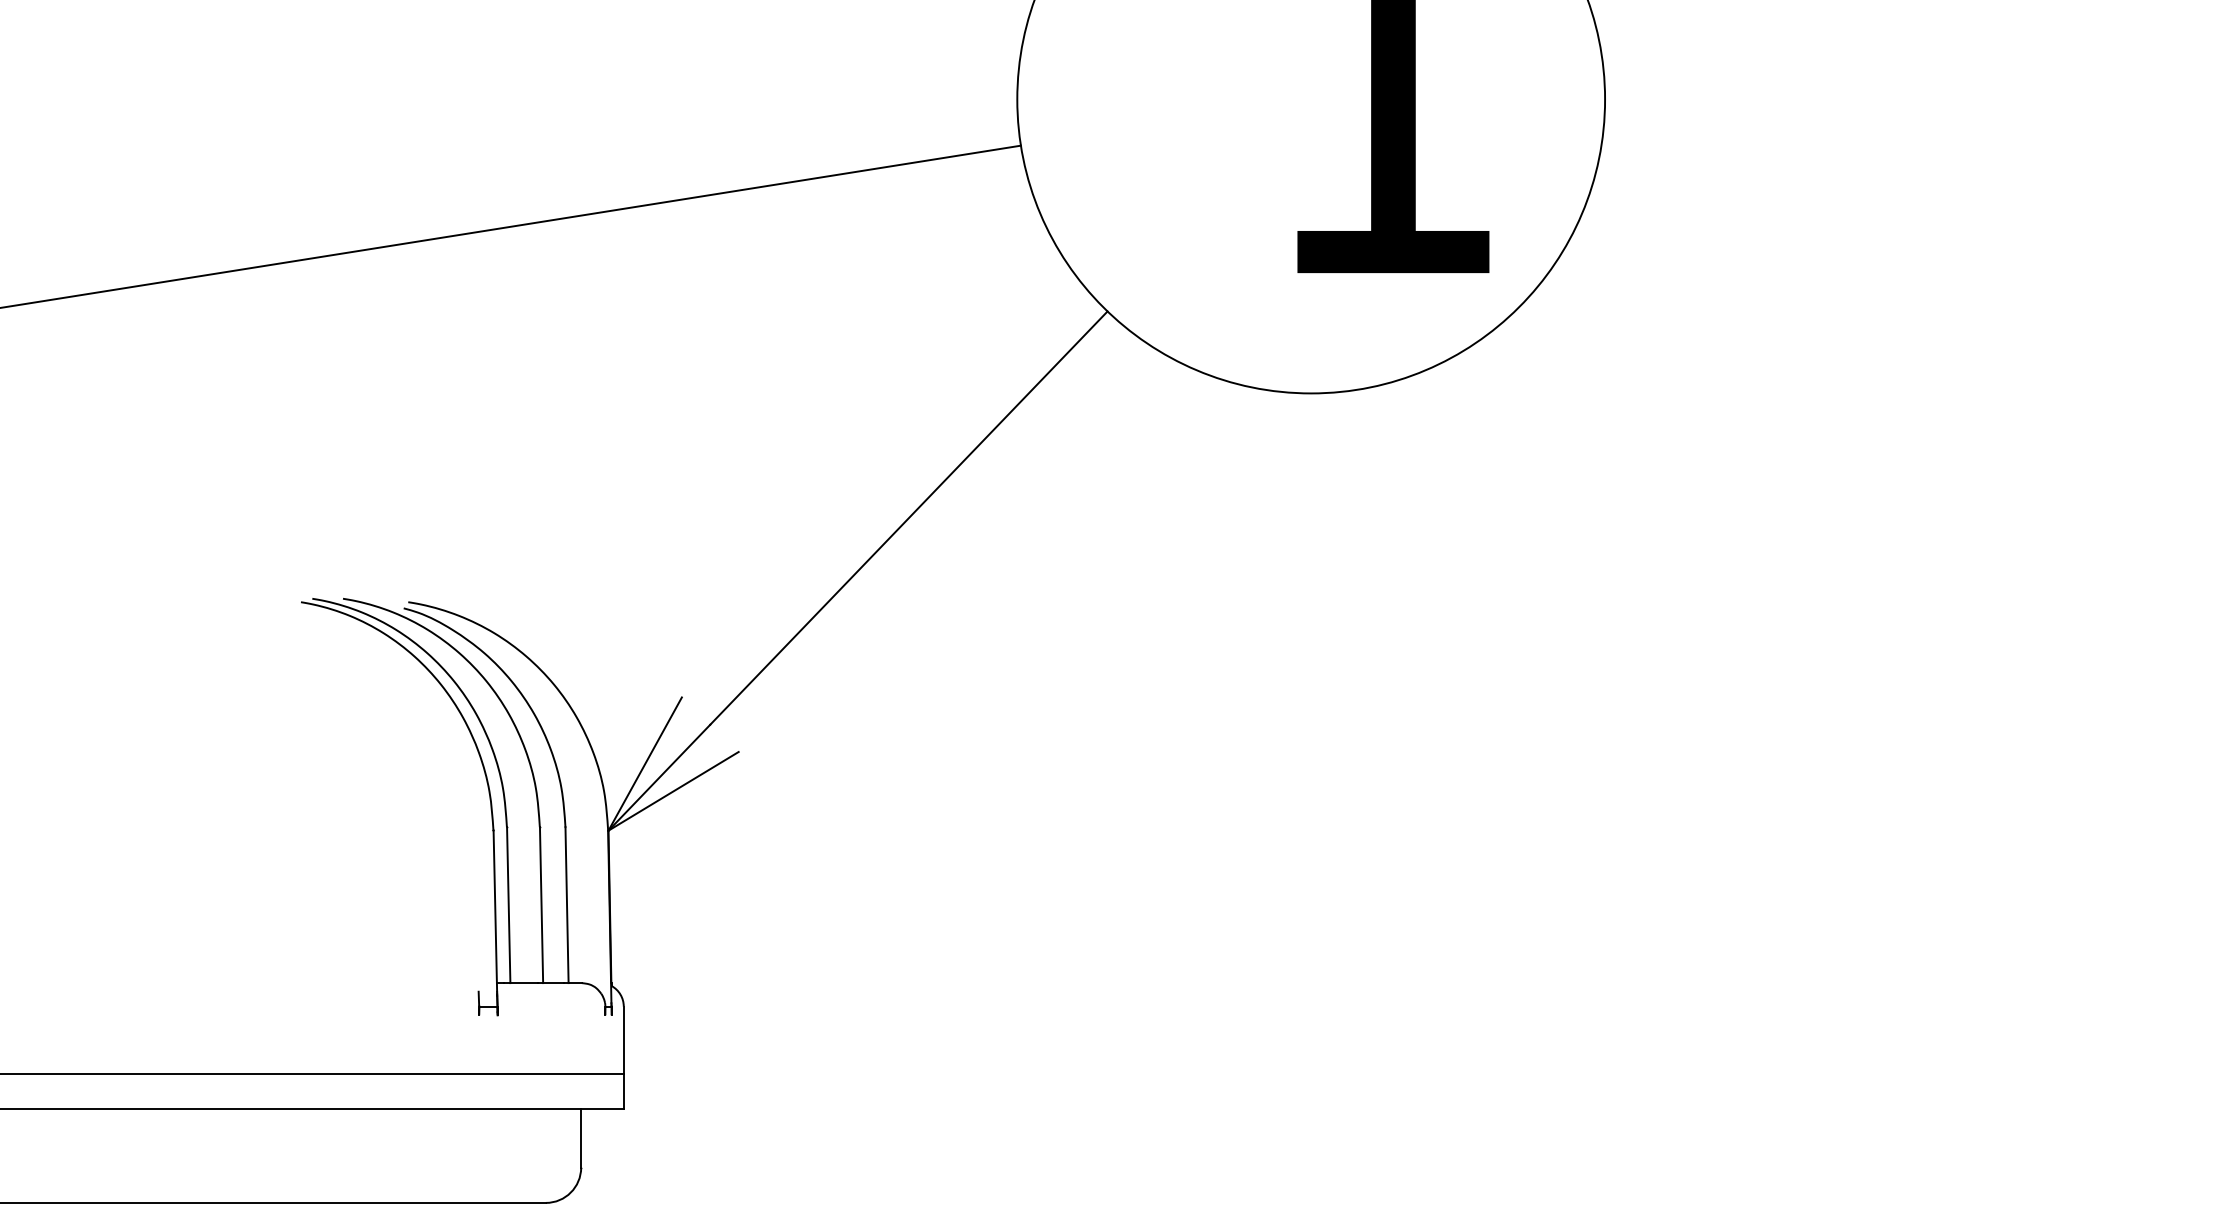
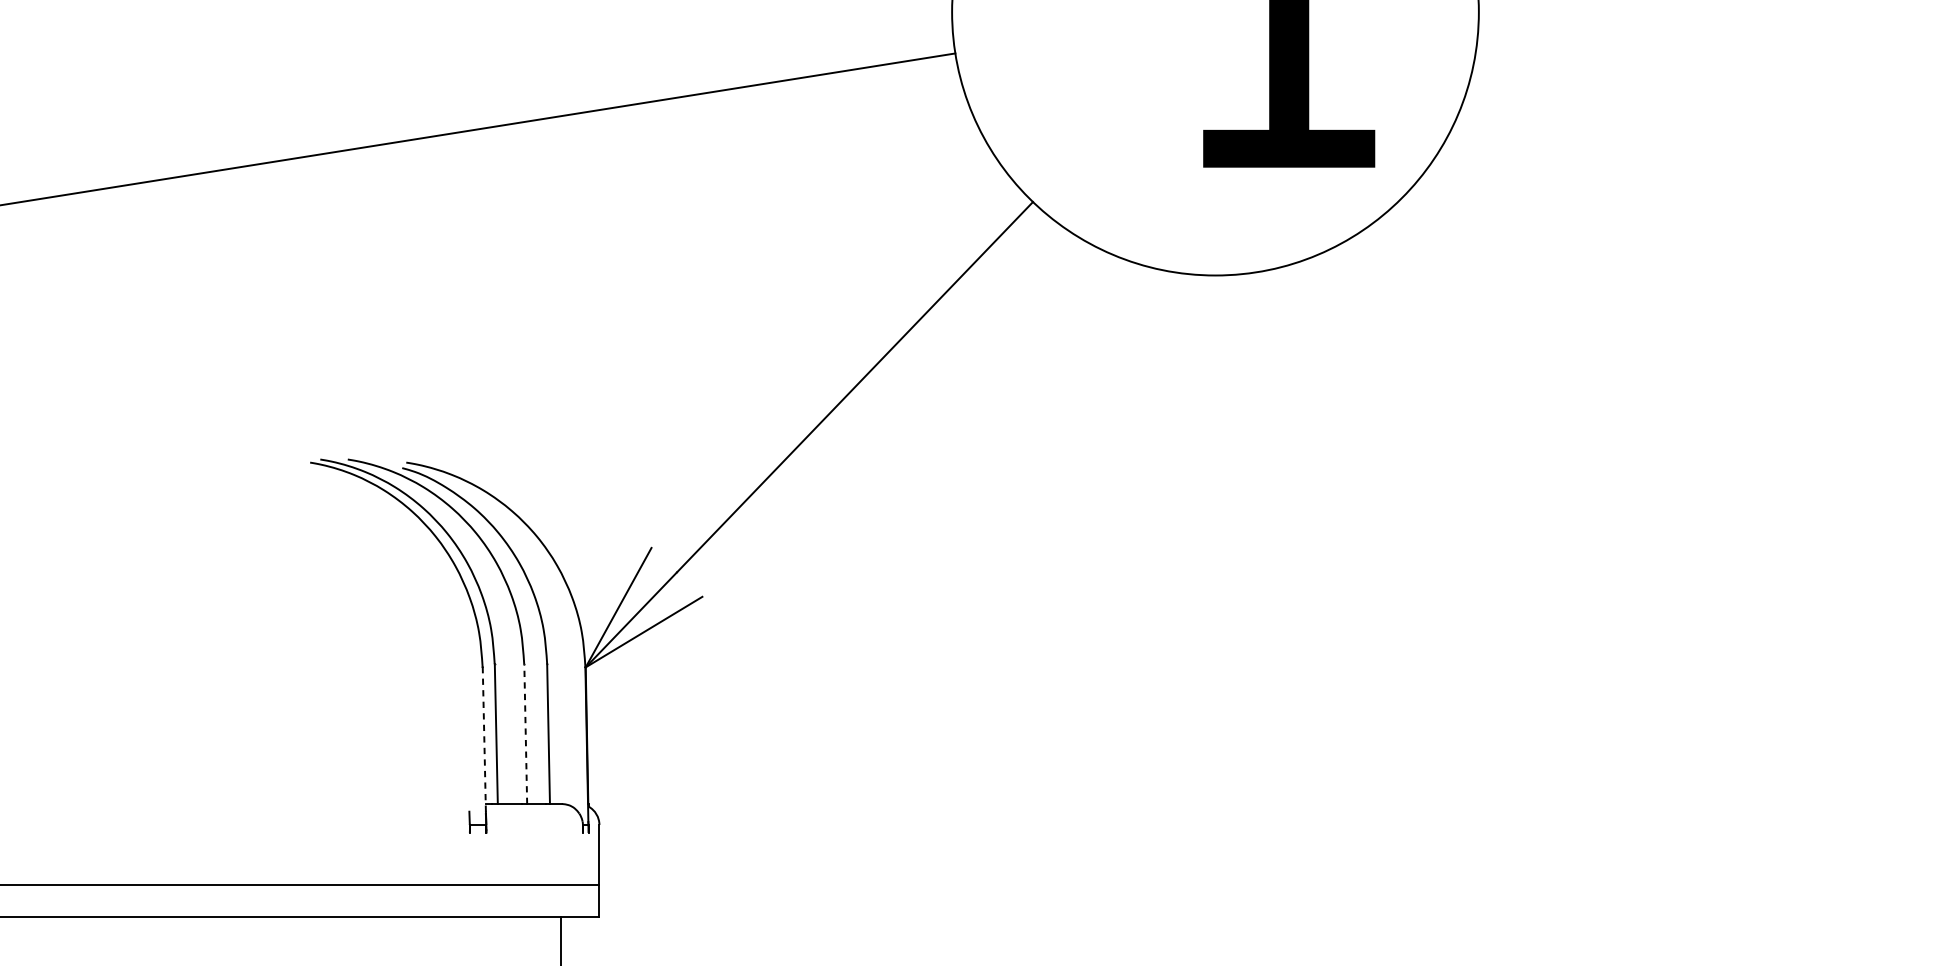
line: (541, 905) -> (525, 734), solid -> dashed
line: (495, 911) -> (484, 739), solid -> dashed

